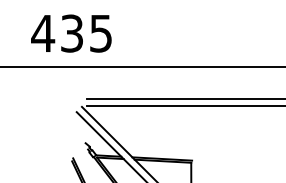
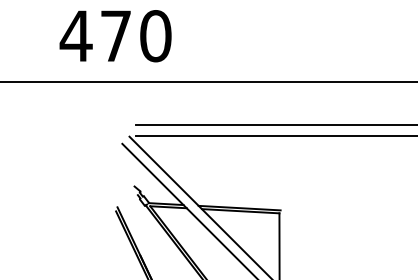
text: (87, 33) -> (136, 36), 435 -> 470

